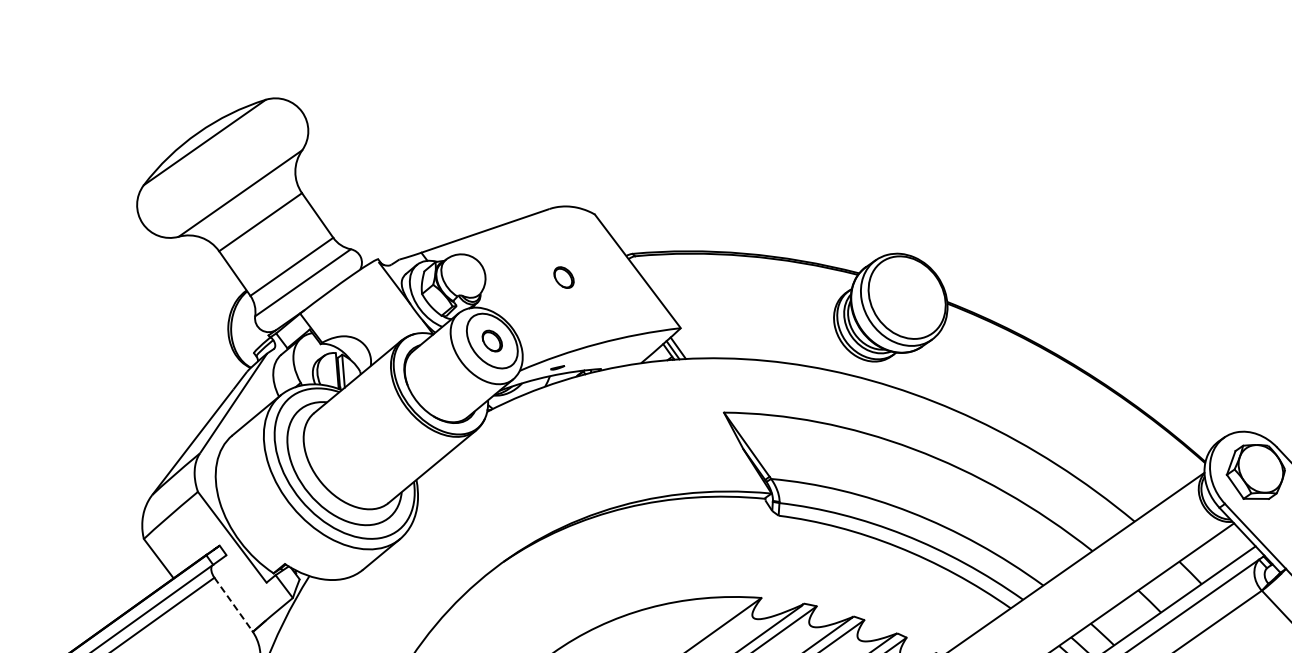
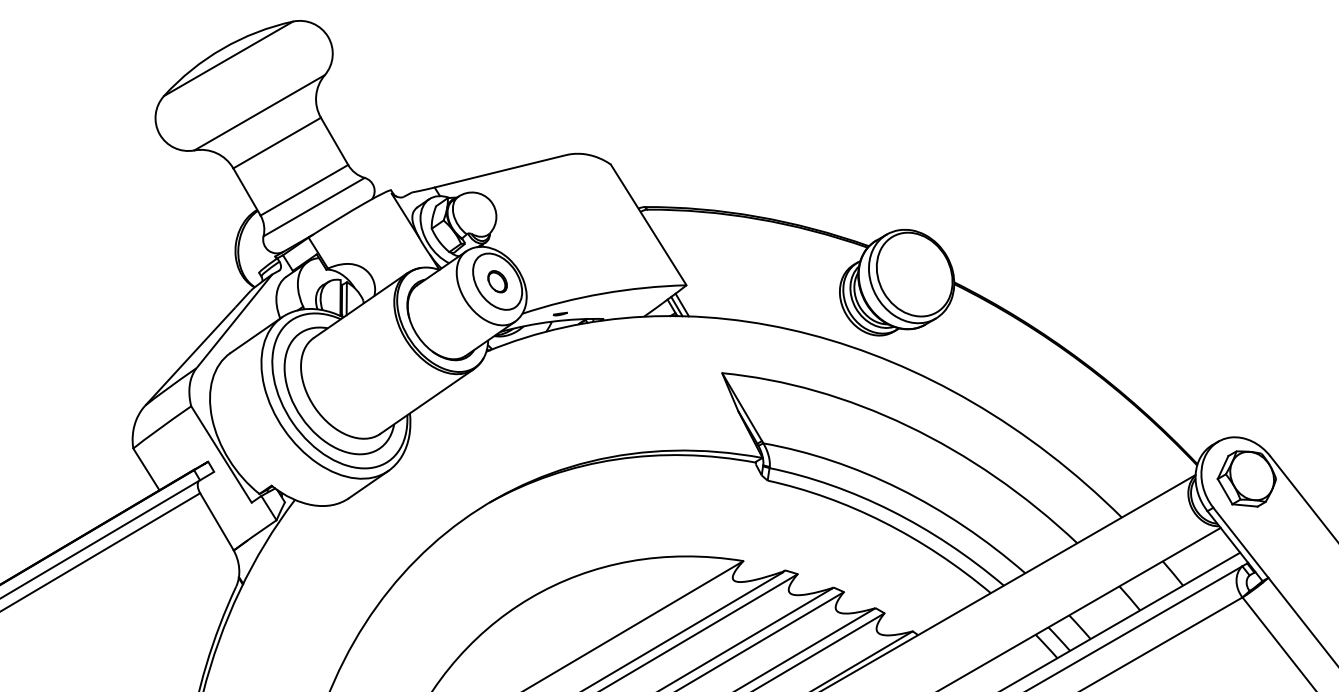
part: (563, 277) -> (574, 224), removed
line: (233, 604) -> (216, 521), dashed -> solid

